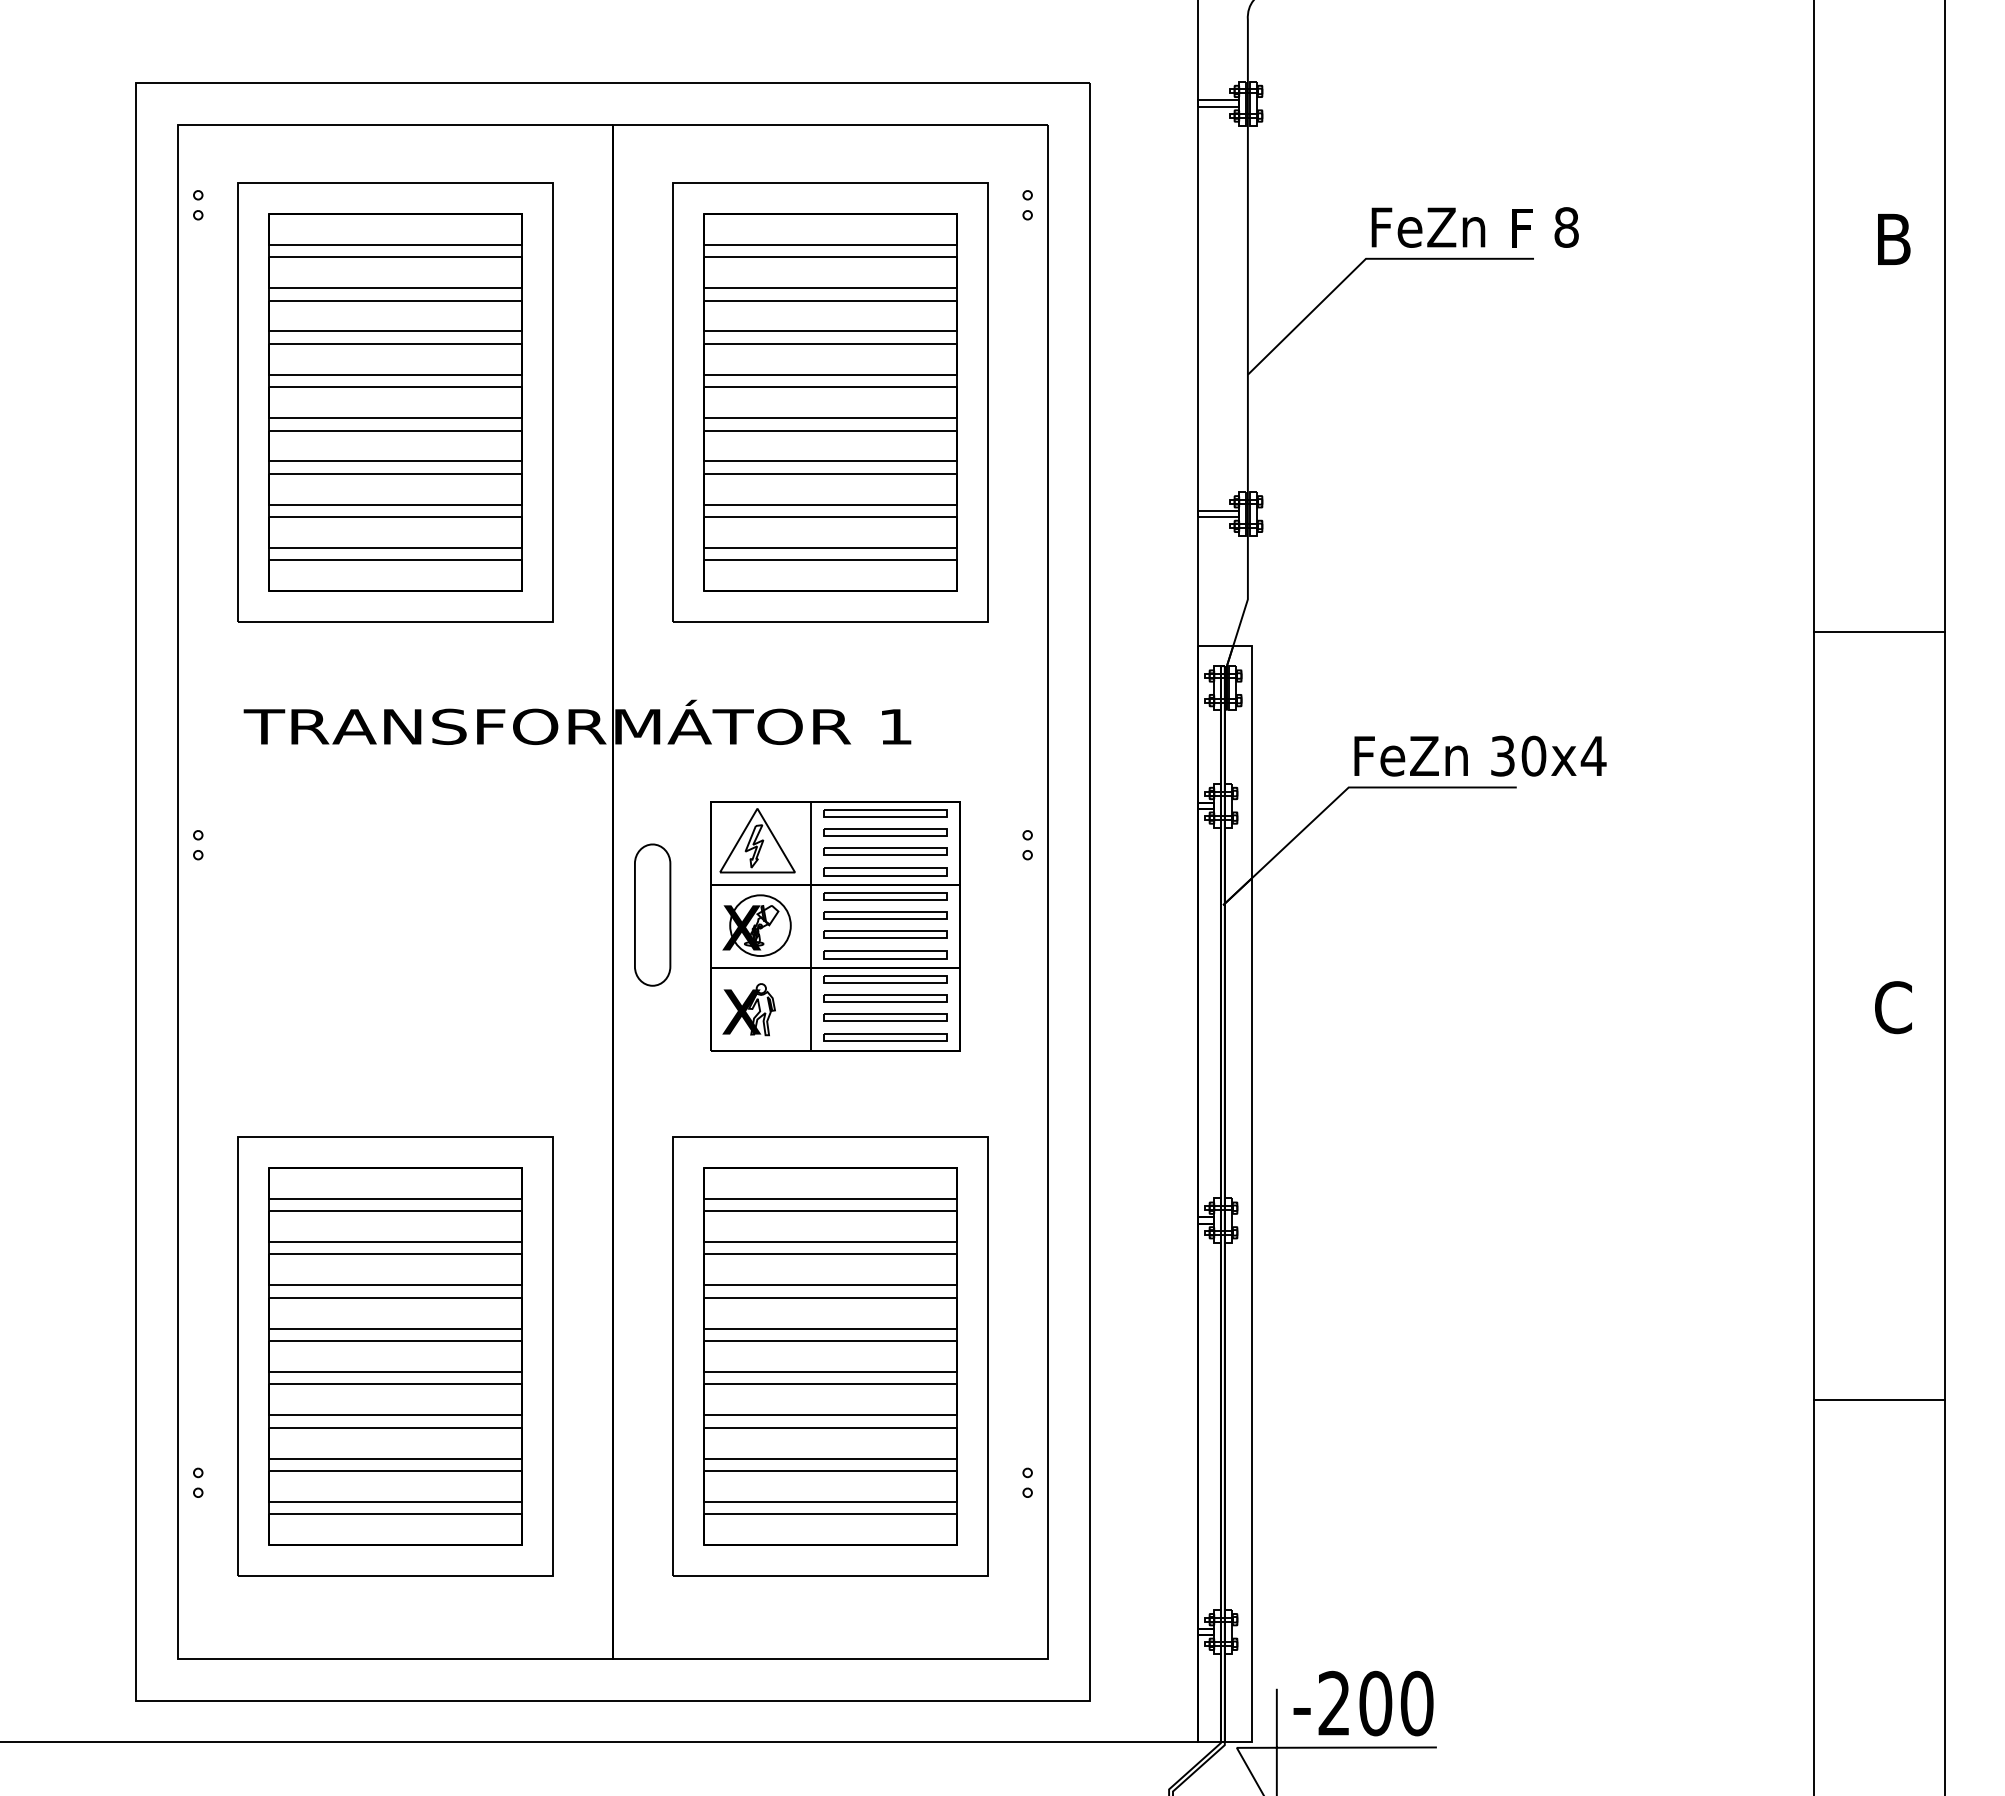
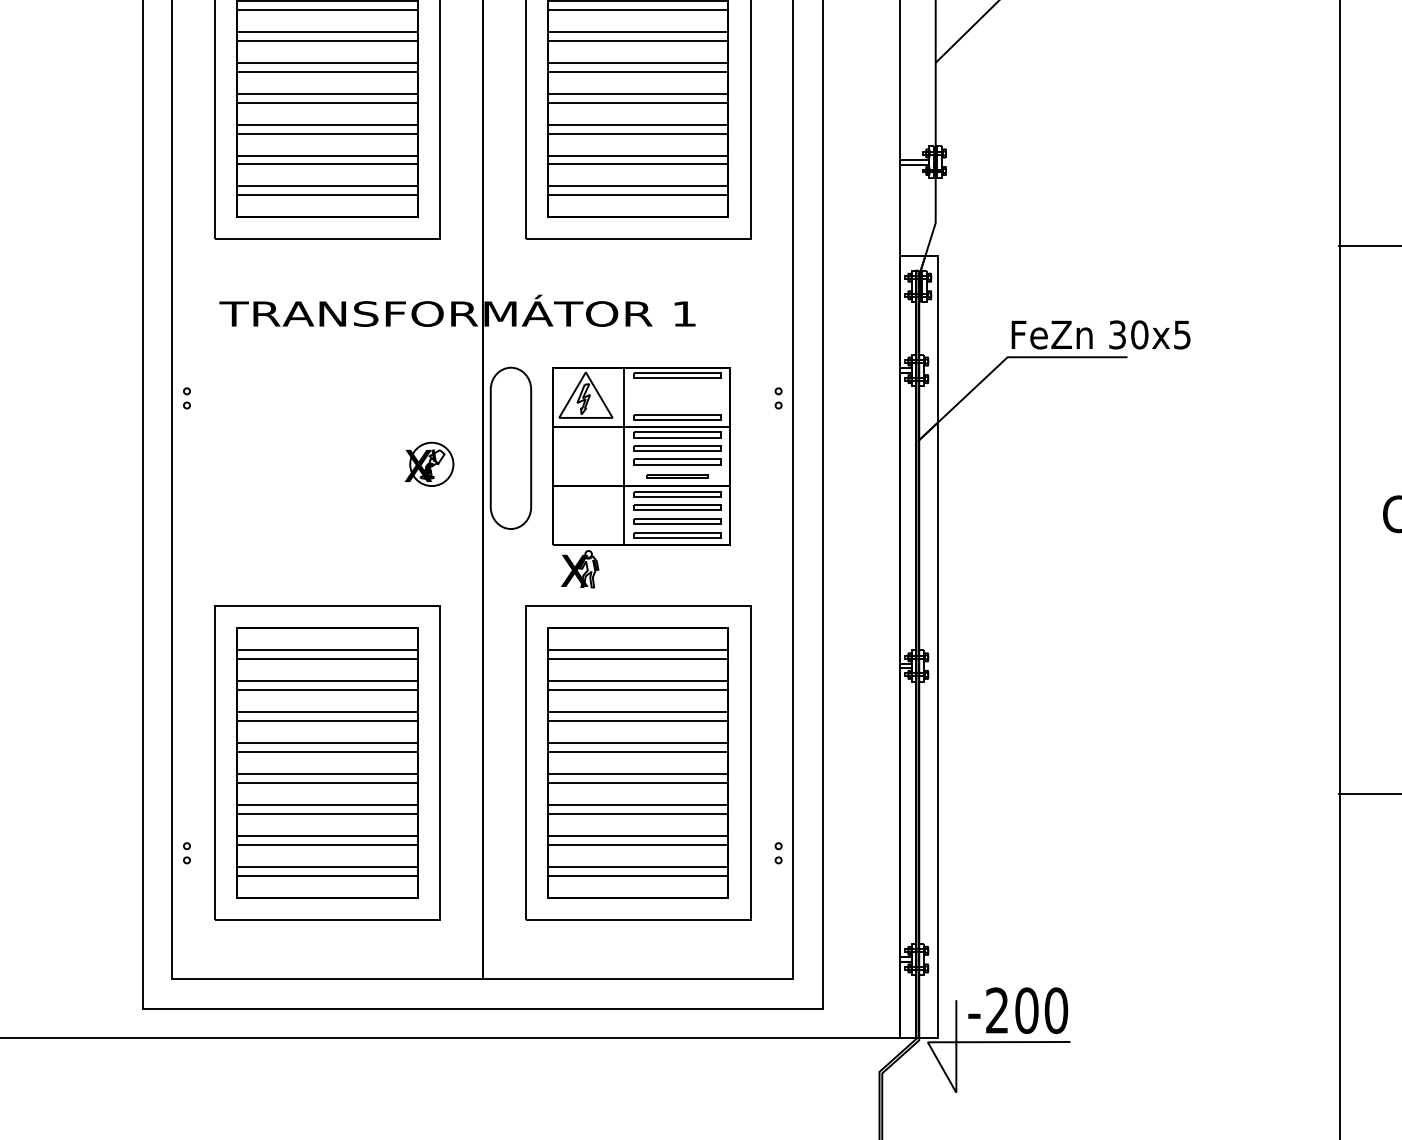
text: (1593, 756) -> (1182, 335), 30x4 -> 30x5
part: (885, 832) -> (677, 389), removed
part: (885, 851) -> (677, 402), removed
part: (652, 914) -> (511, 447), size x1.6
part: (756, 925) -> (428, 464), moved
part: (885, 954) -> (677, 476), size x0.7
part: (748, 1009) -> (579, 569), moved

